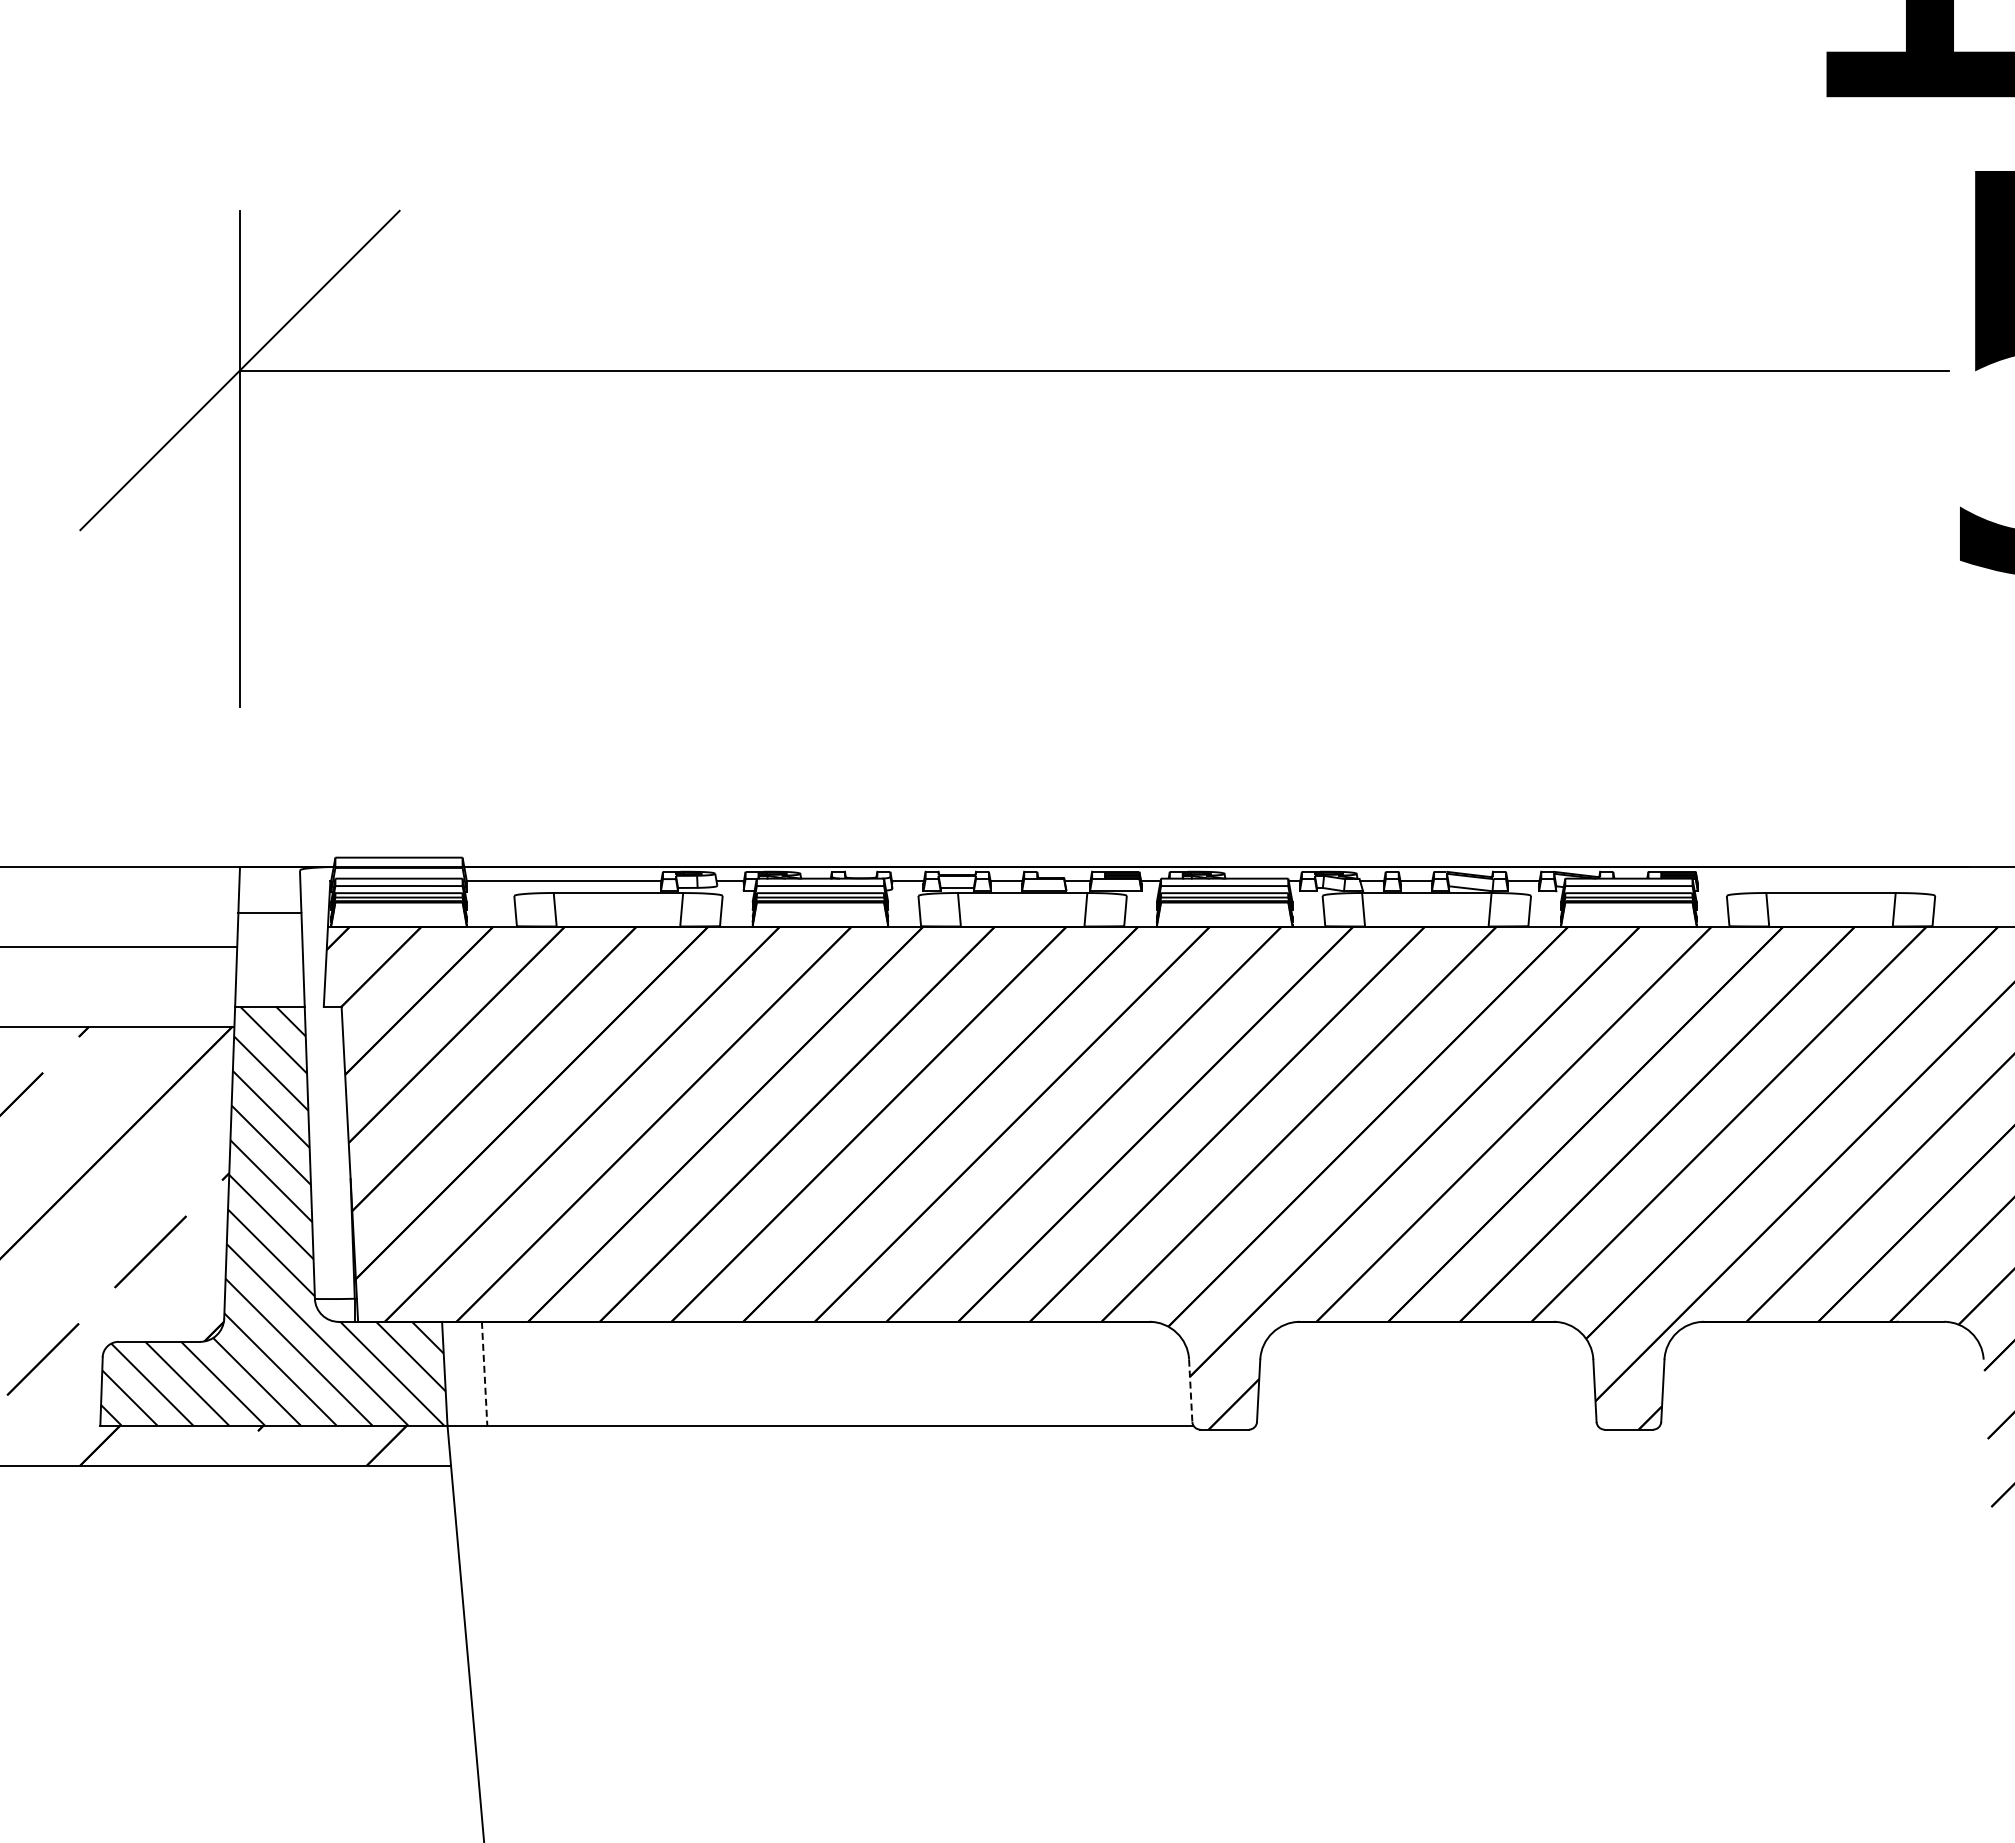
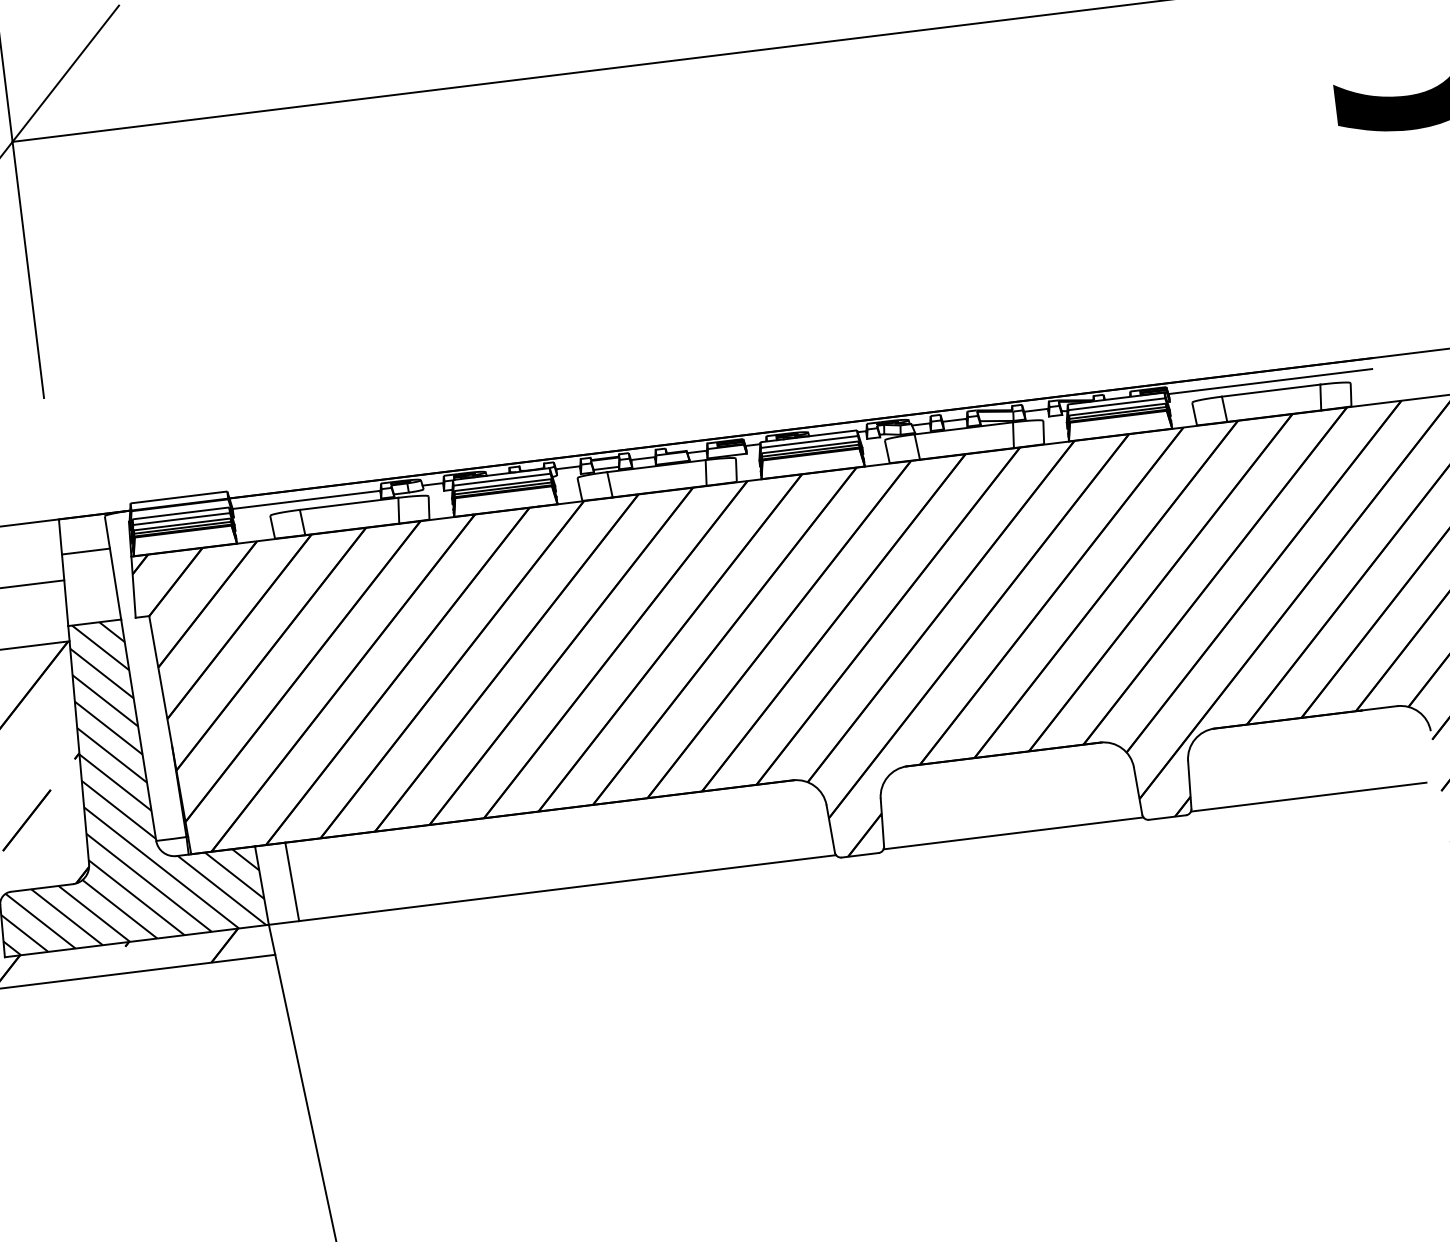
line: (1831, 881) -> (1270, 381), added
line: (484, 1373) -> (292, 881), dashed -> solid
line: (1190, 1391) -> (830, 829), dashed -> solid
line: (1426, 1425) -> (1013, 833), added
line: (1814, 1425) -> (1308, 797), added

